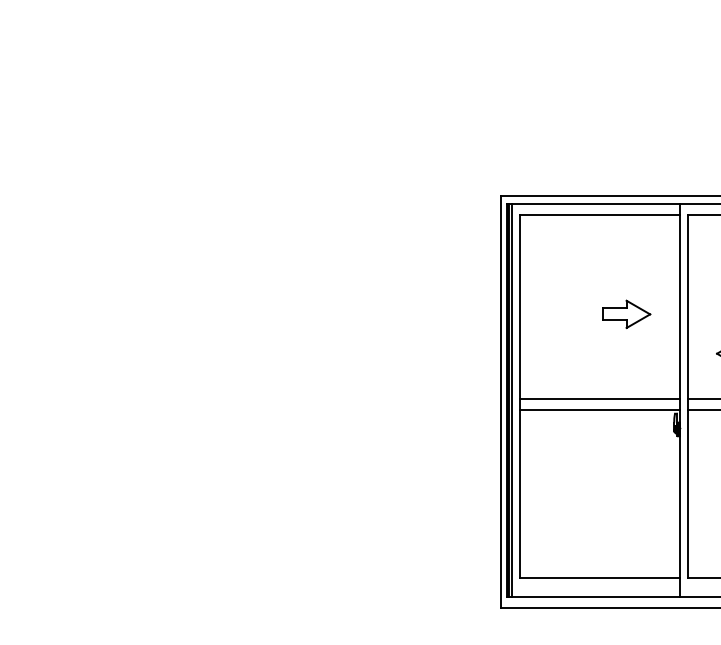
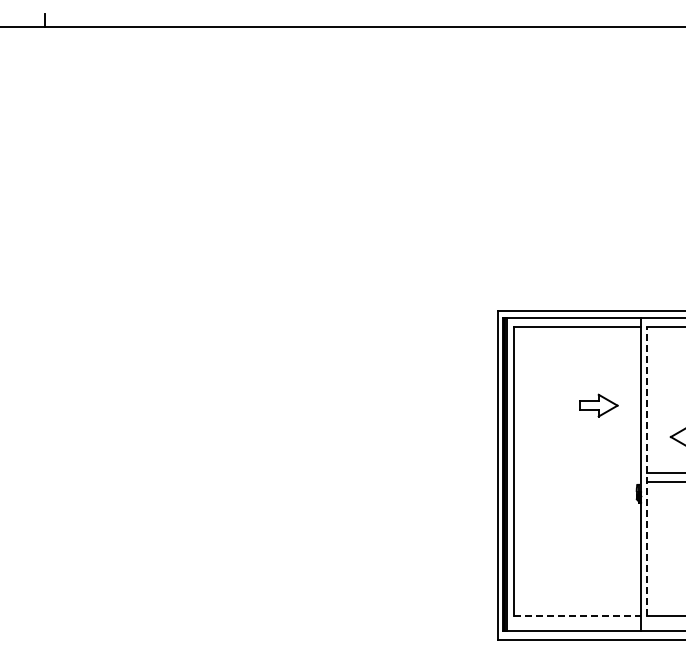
line: (687, 396) -> (647, 471), solid -> dashed
line: (599, 398) -> (577, 472), removed
line: (599, 410) -> (577, 482), removed
line: (599, 578) -> (577, 616), solid -> dashed

